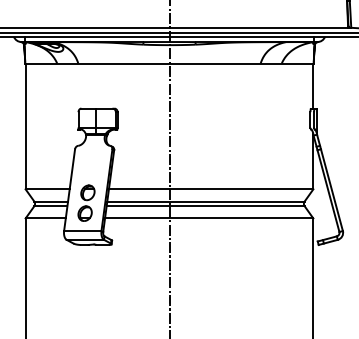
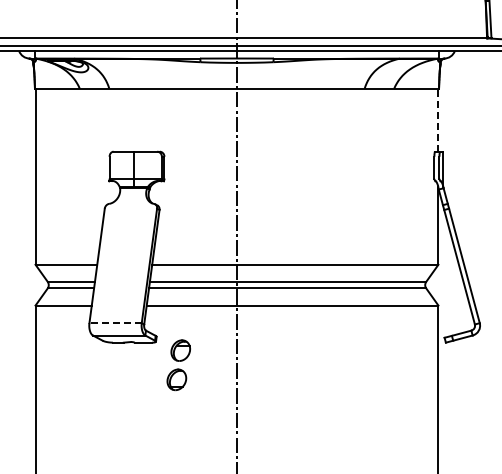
line: (313, 85) -> (438, 119), solid -> dashed
part: (86, 203) -> (178, 365), moved
line: (82, 231) -> (115, 323), solid -> dashed

